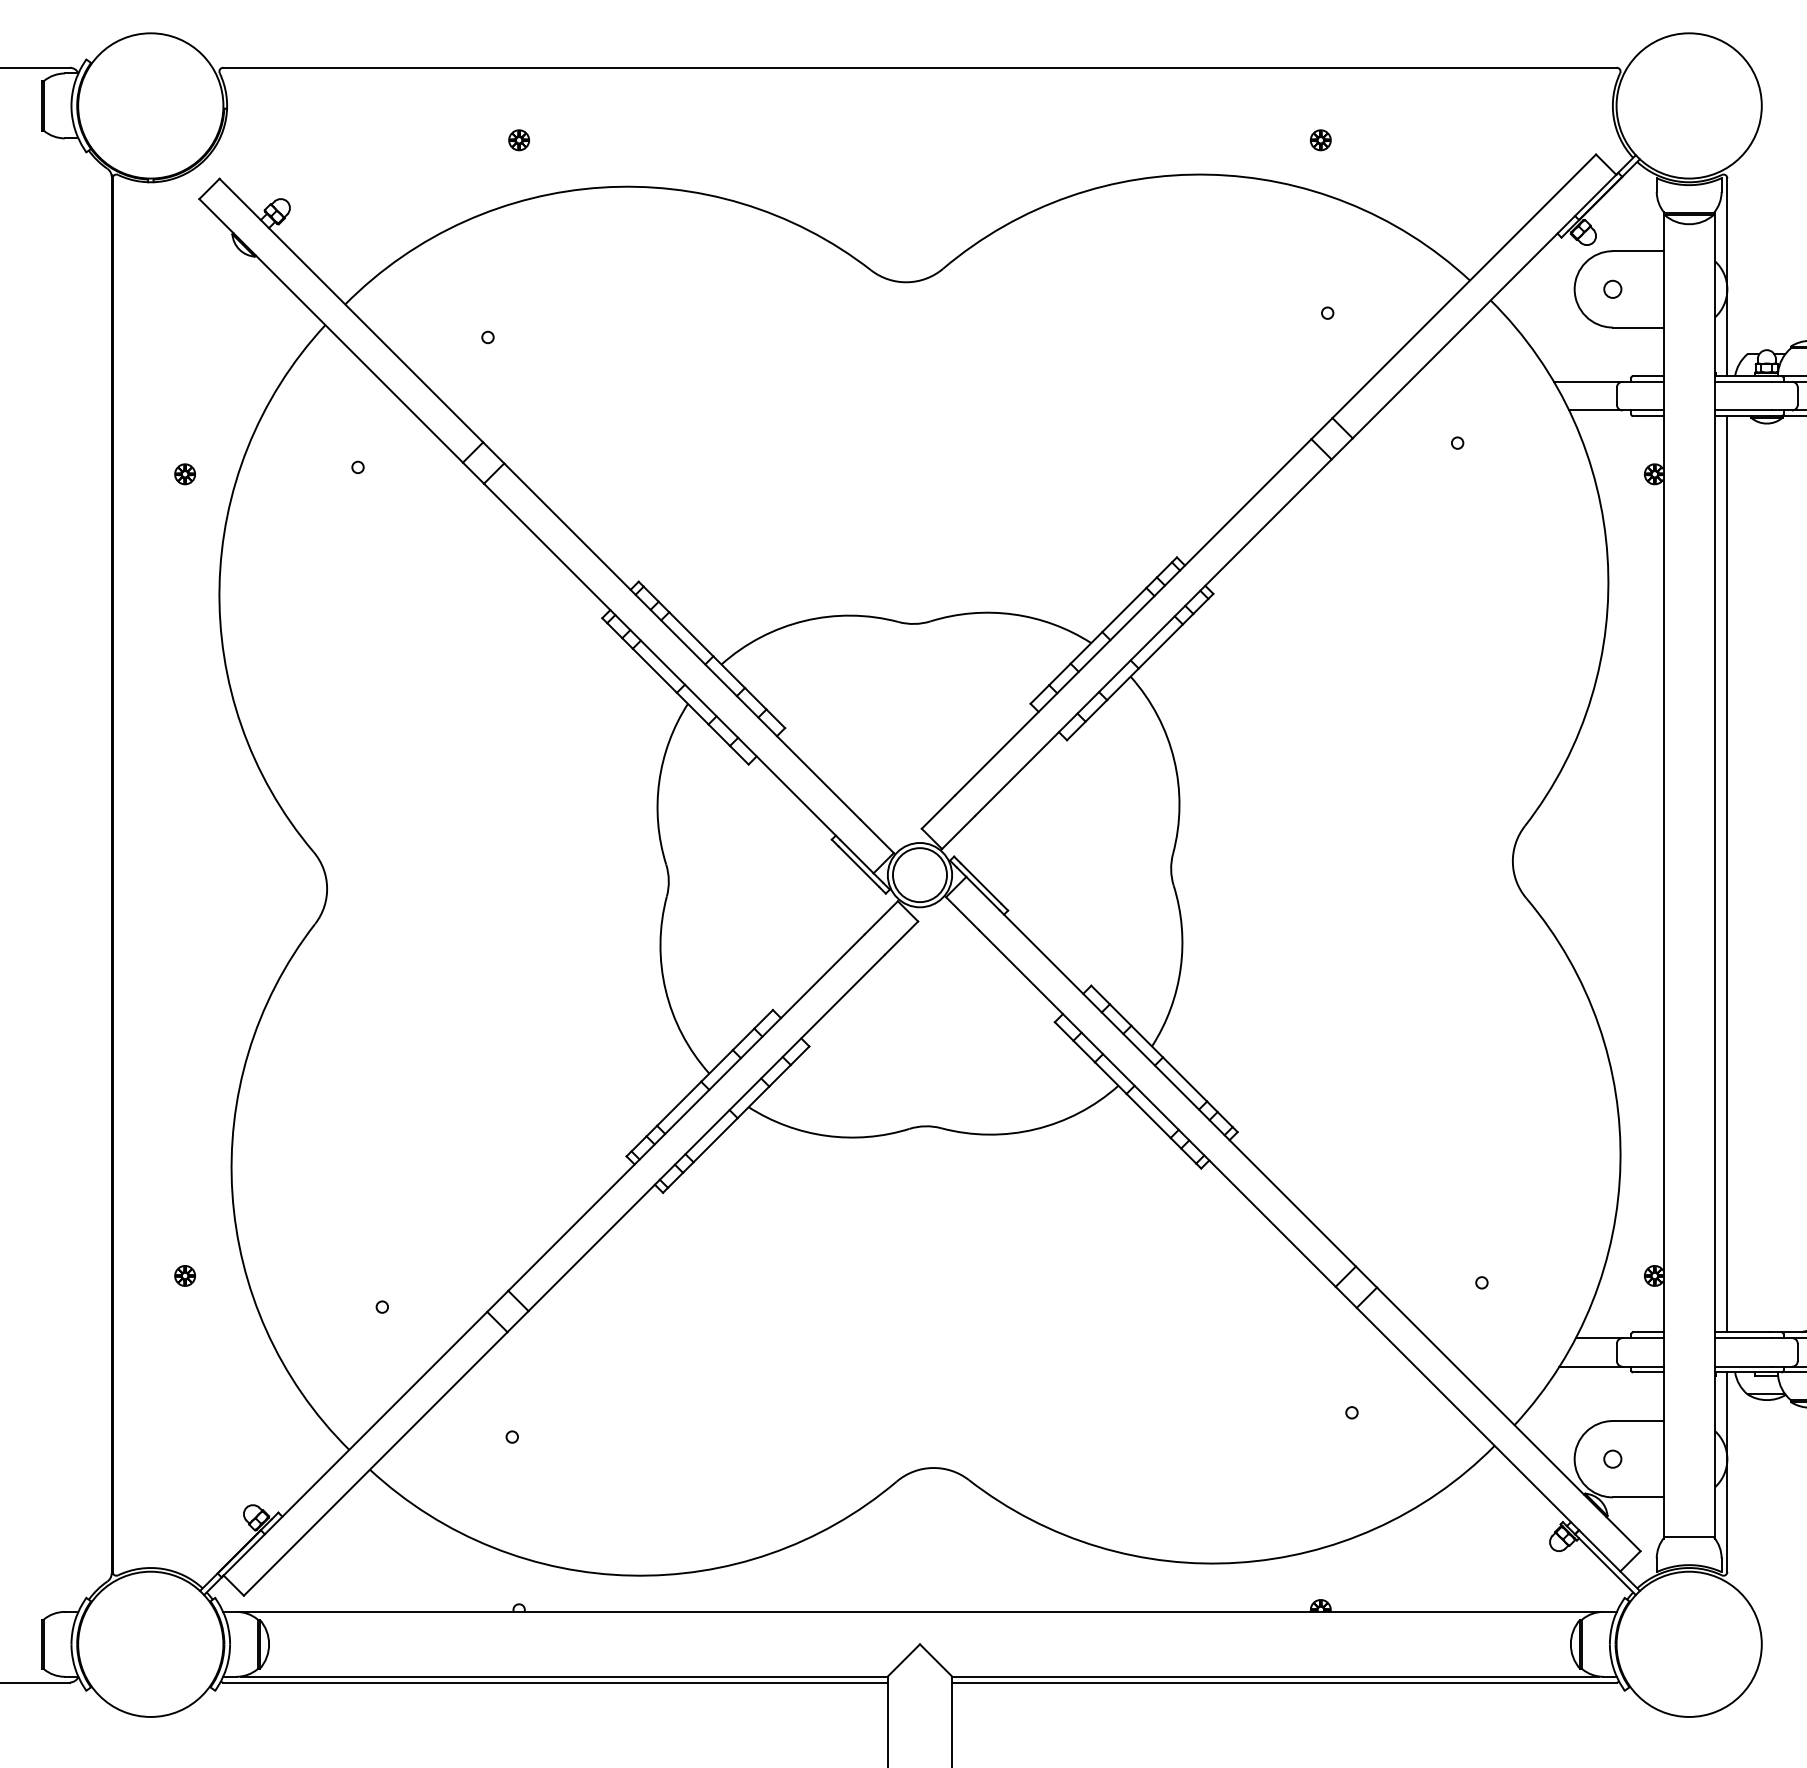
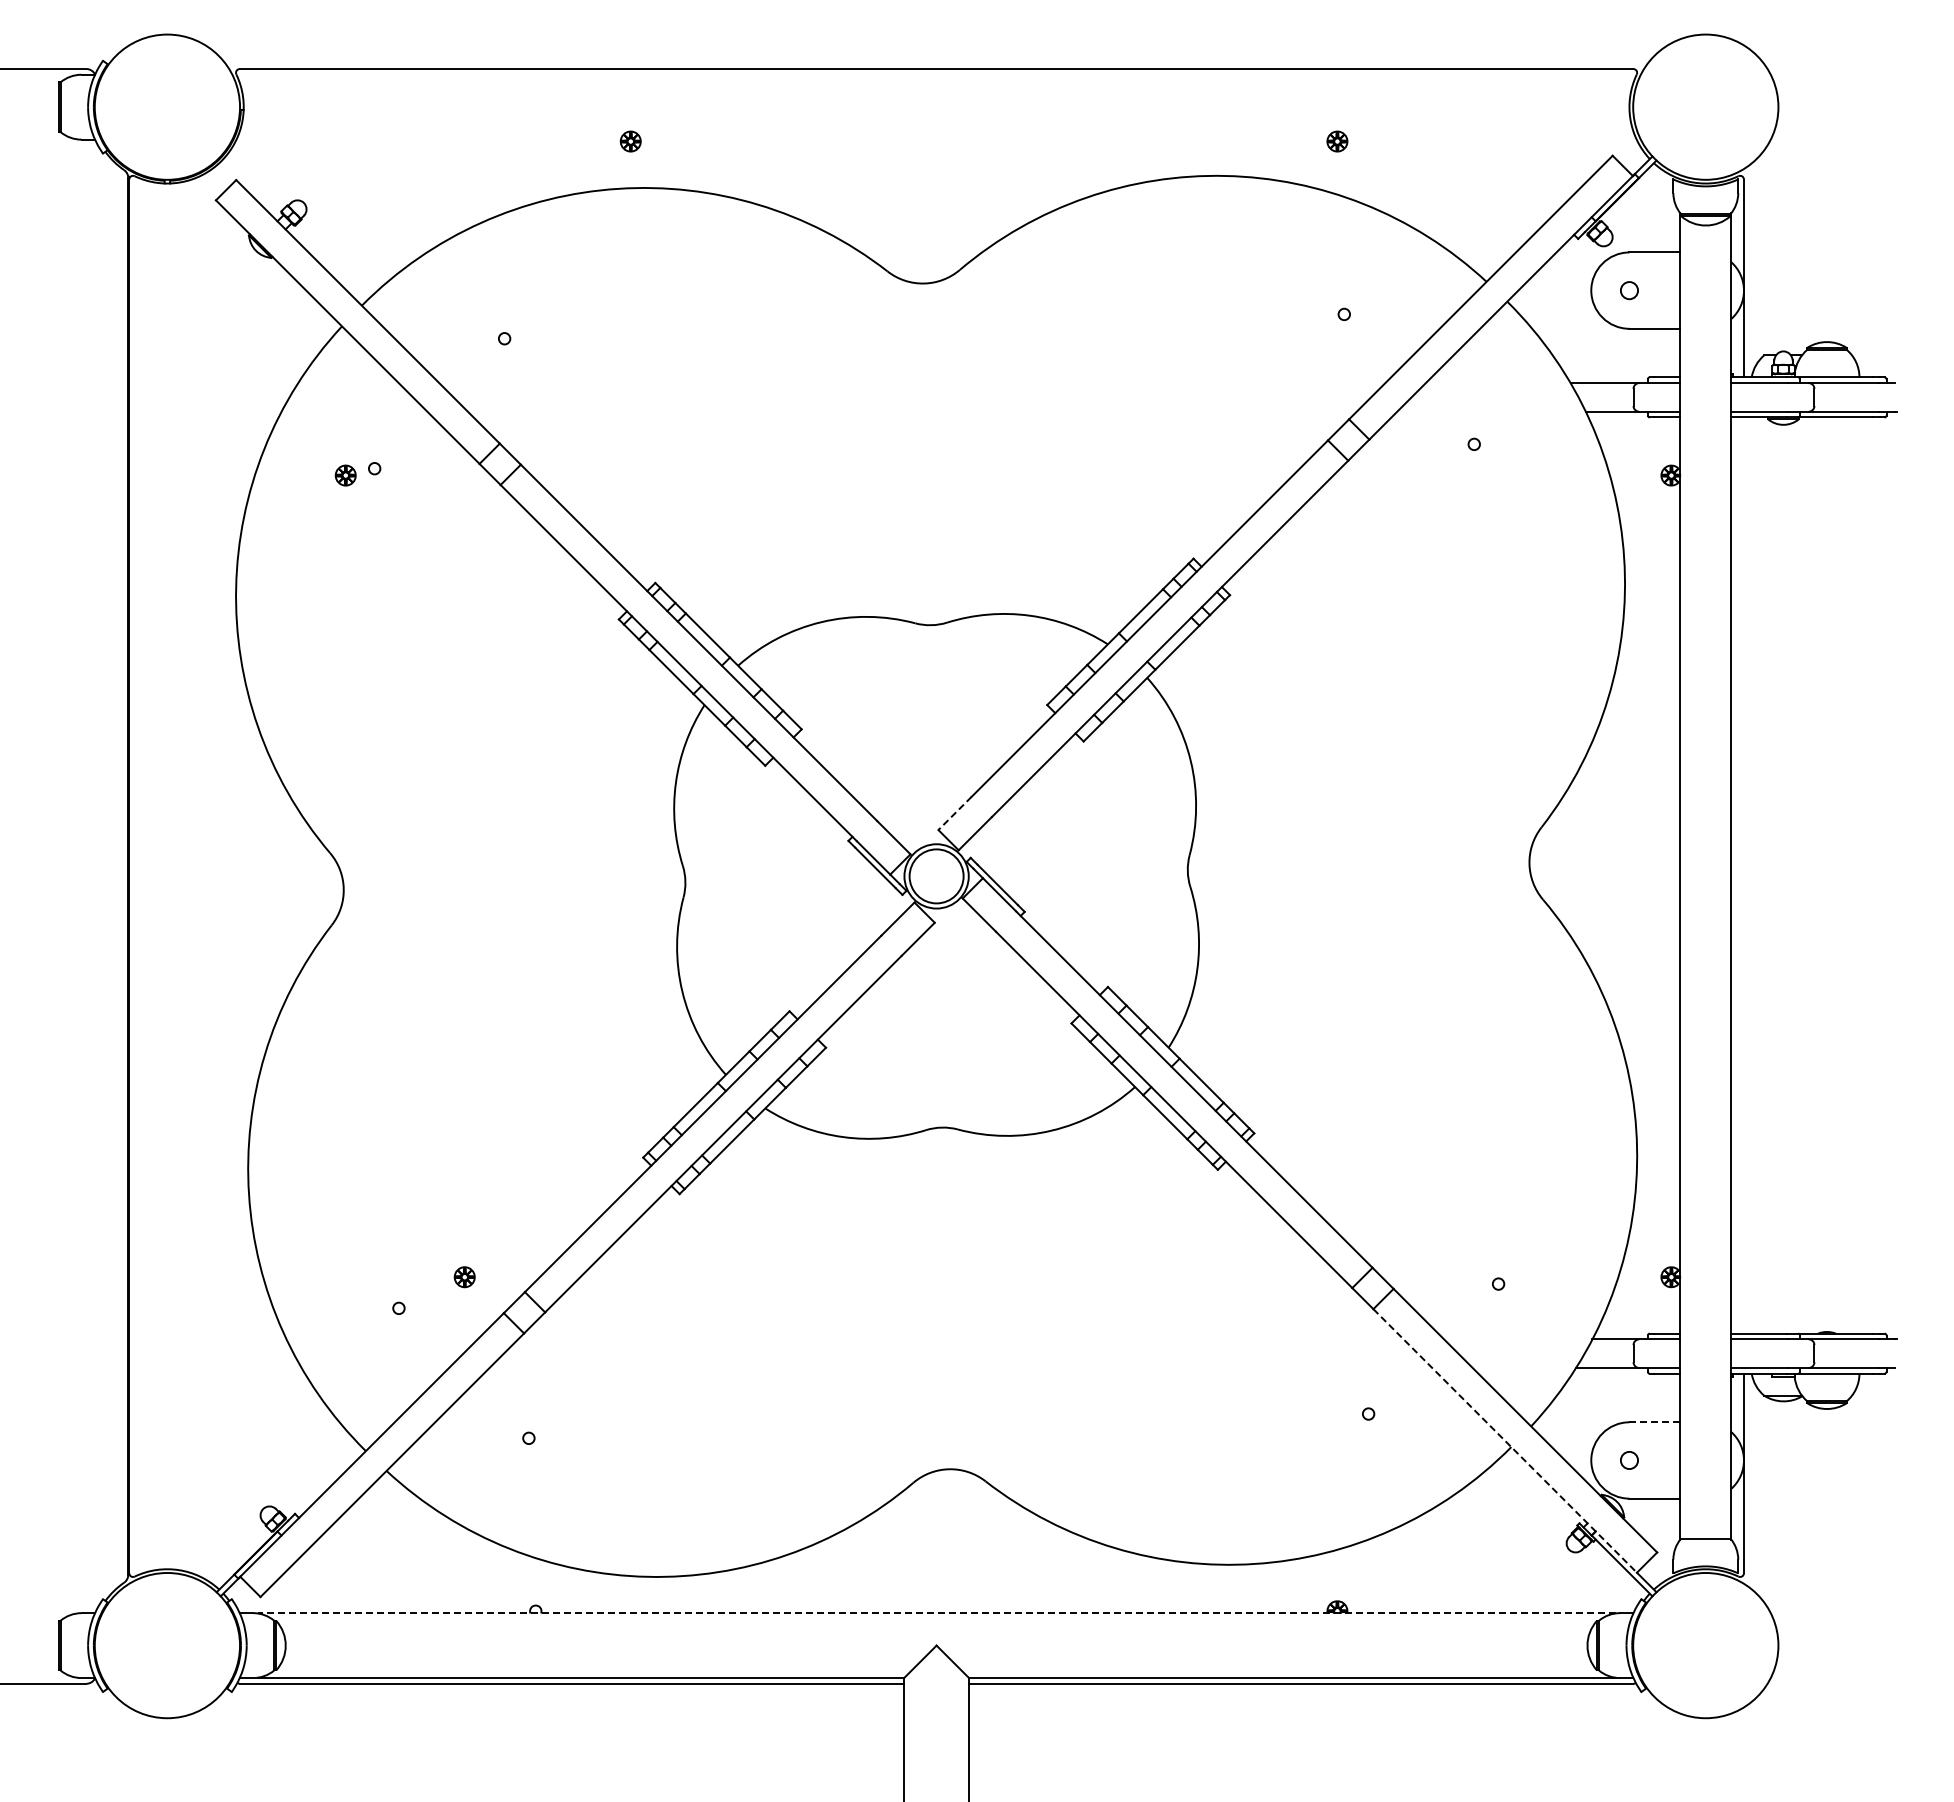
part: (518, 140) -> (630, 141), moved
part: (184, 474) -> (345, 475), moved
line: (938, 812) -> (955, 813), solid -> dashed
line: (1726, 874) -> (1743, 875), removed
part: (184, 1276) -> (464, 1277), moved
line: (1637, 1421) -> (1654, 1422), solid -> dashed
line: (1488, 1440) -> (1505, 1441), solid -> dashed
line: (919, 1612) -> (936, 1613), solid -> dashed

